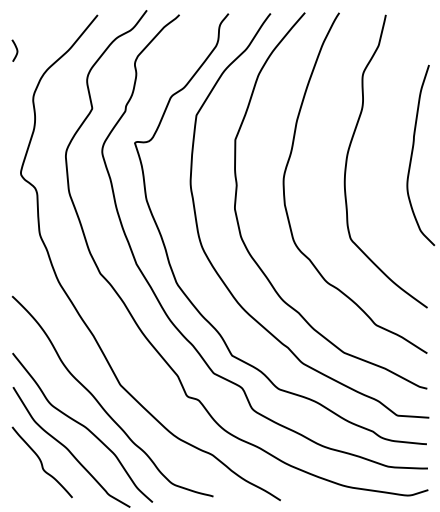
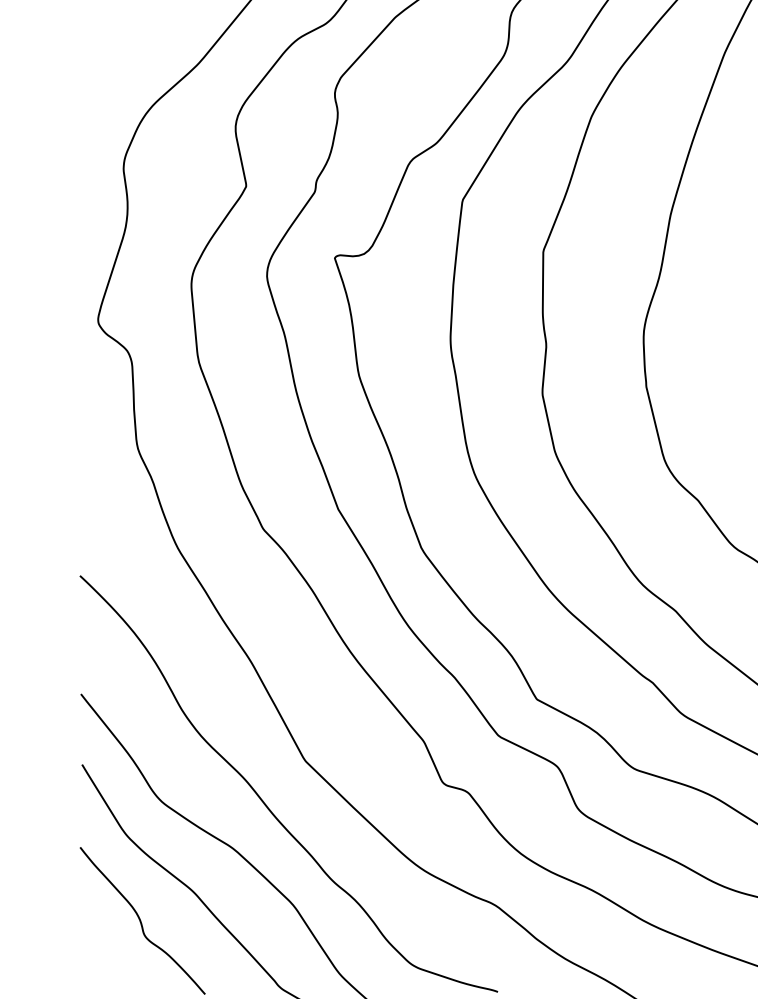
curve: (16, 50) -> (88, 65), removed

